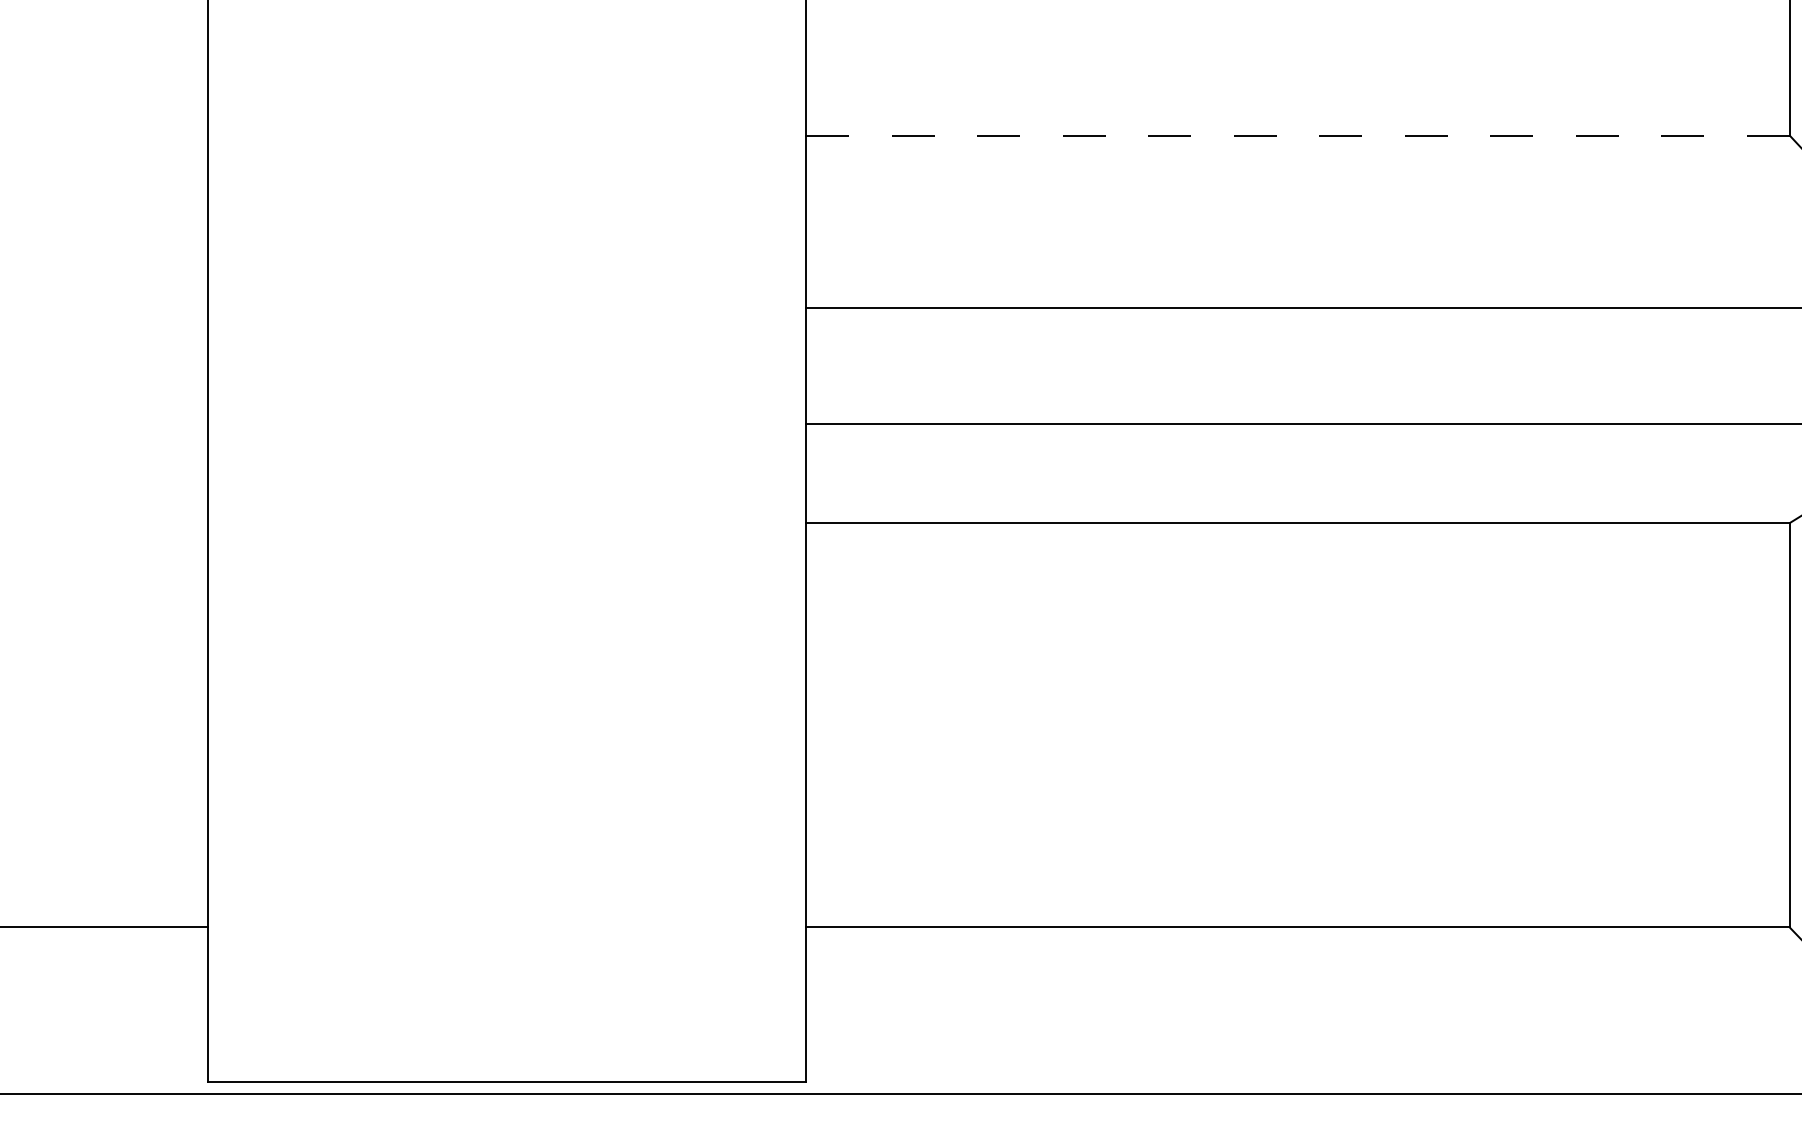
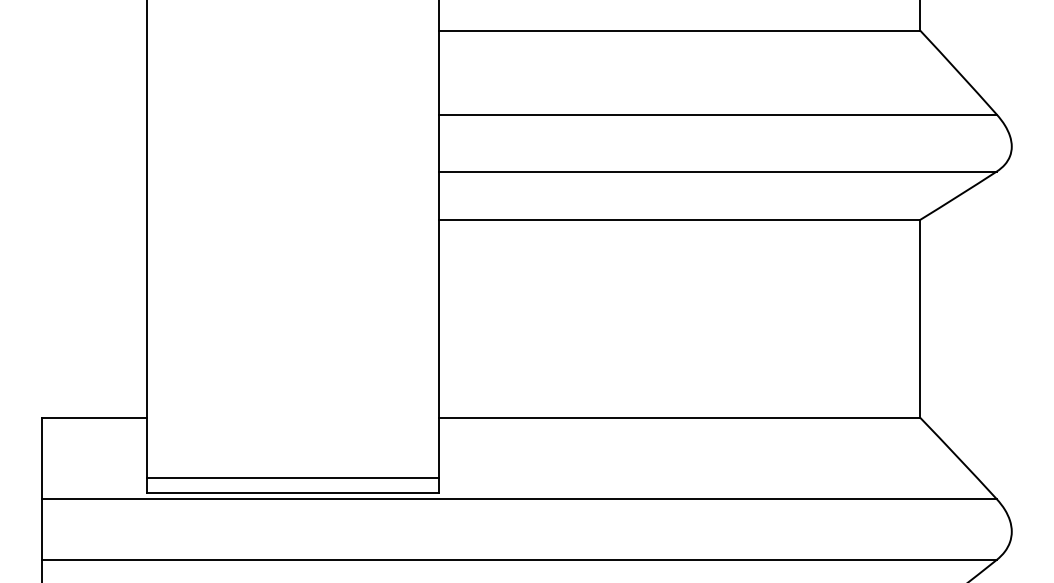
line: (1297, 135) -> (679, 30), dashed -> solid
line: (505, 1051) -> (292, 478), added

